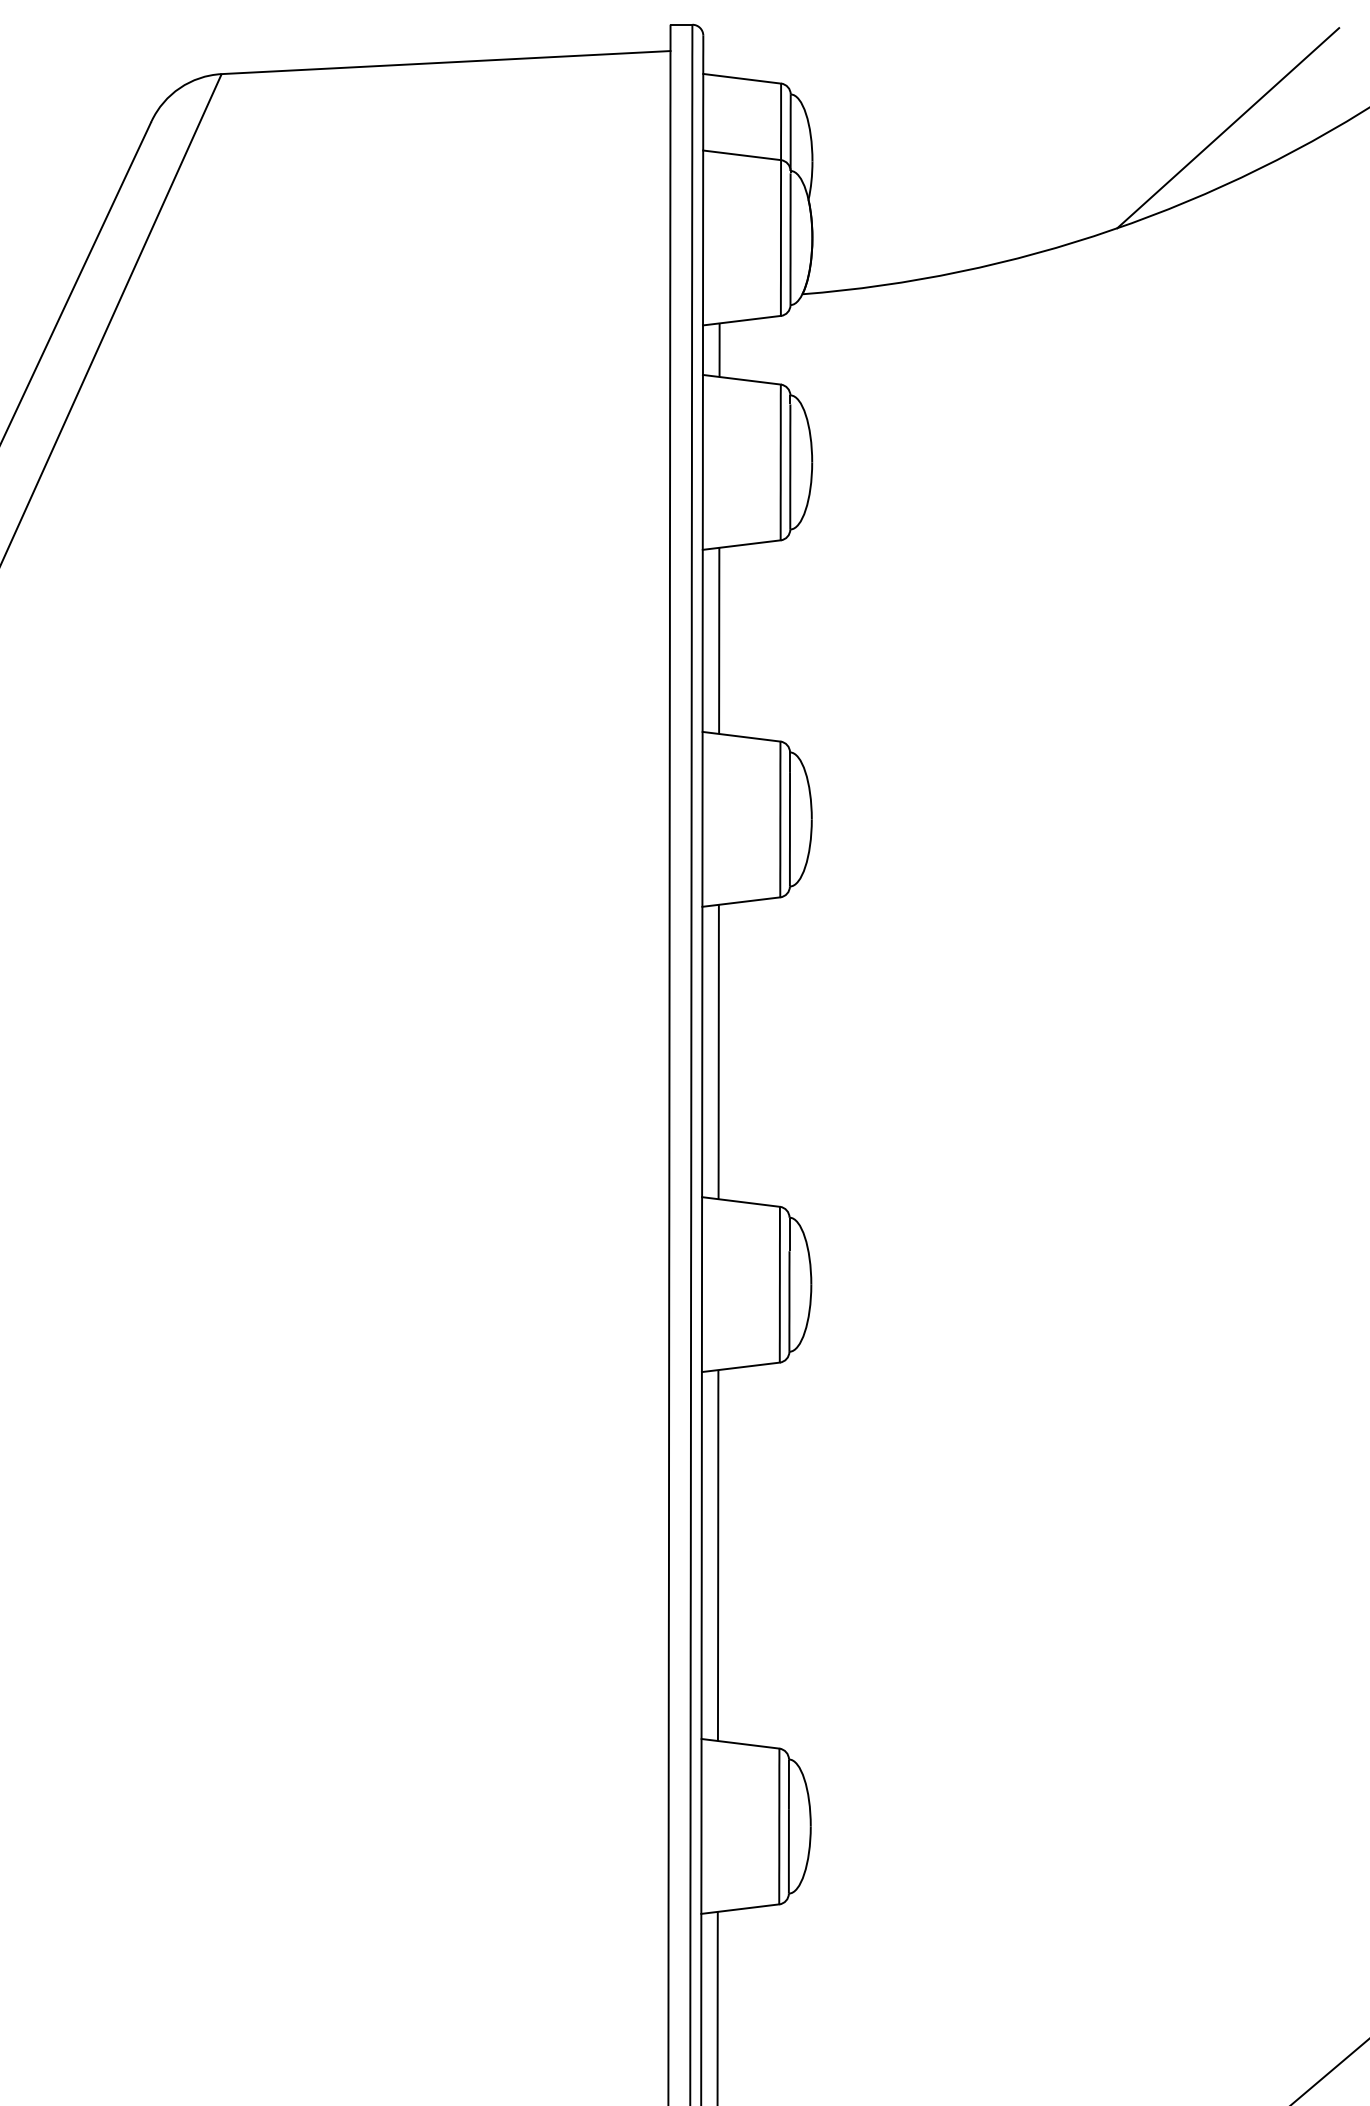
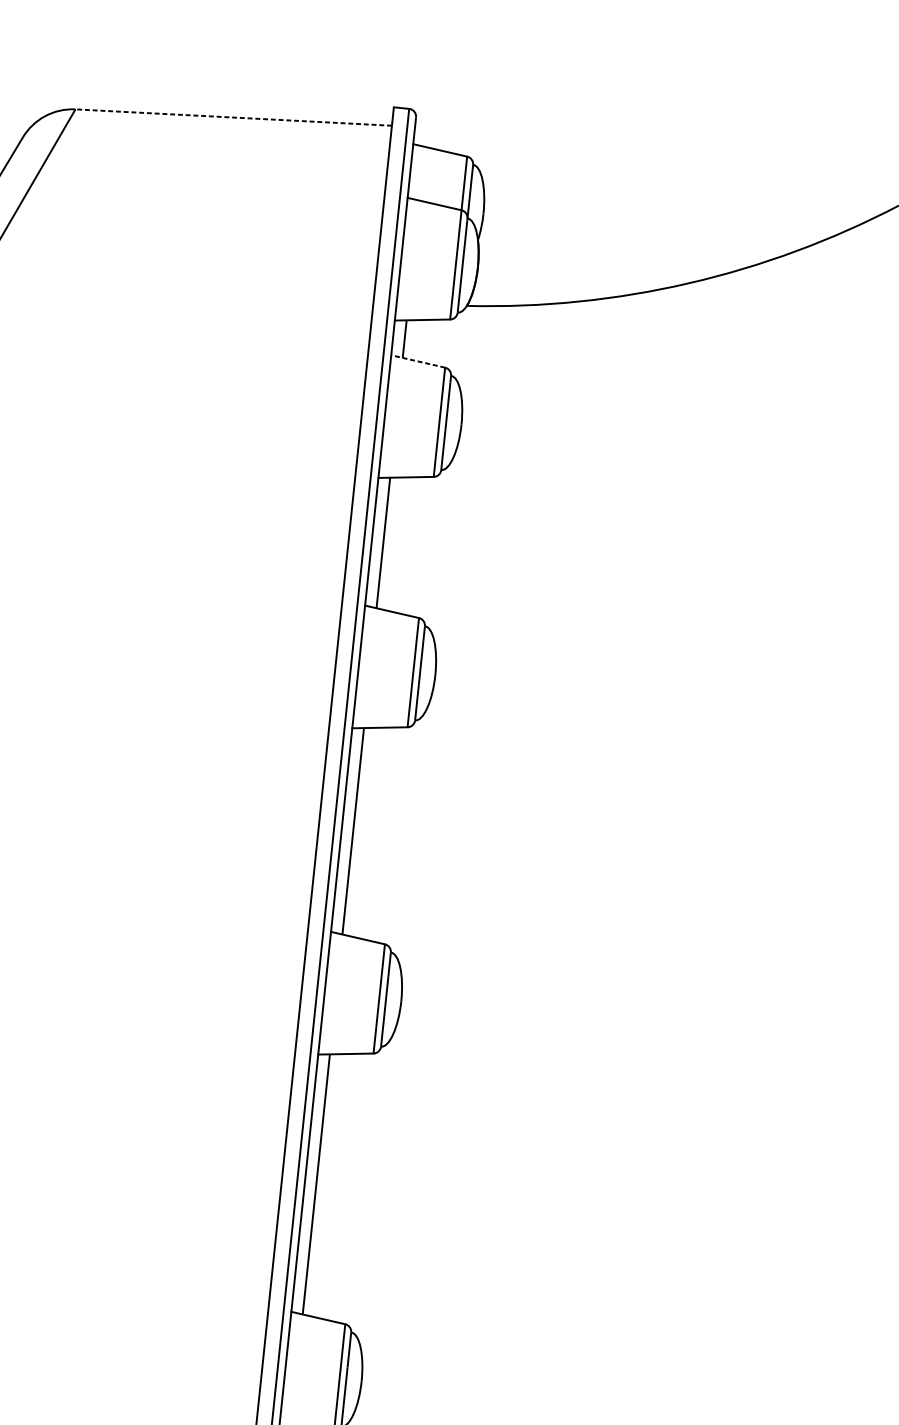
line: (445, 62) -> (233, 117), solid -> dashed
line: (1228, 128) -> (777, 220), removed
line: (741, 379) -> (417, 361), solid -> dashed

